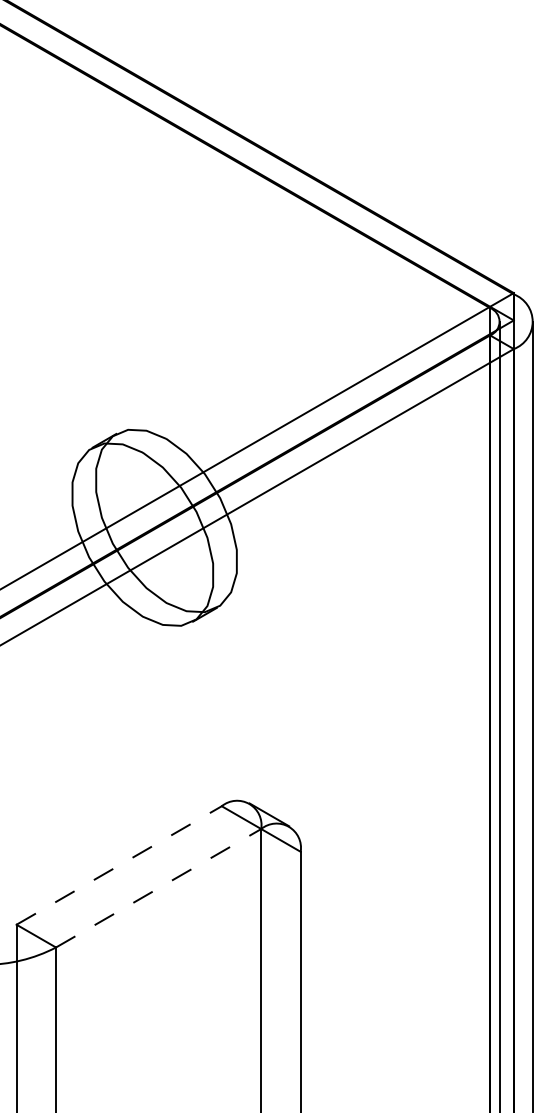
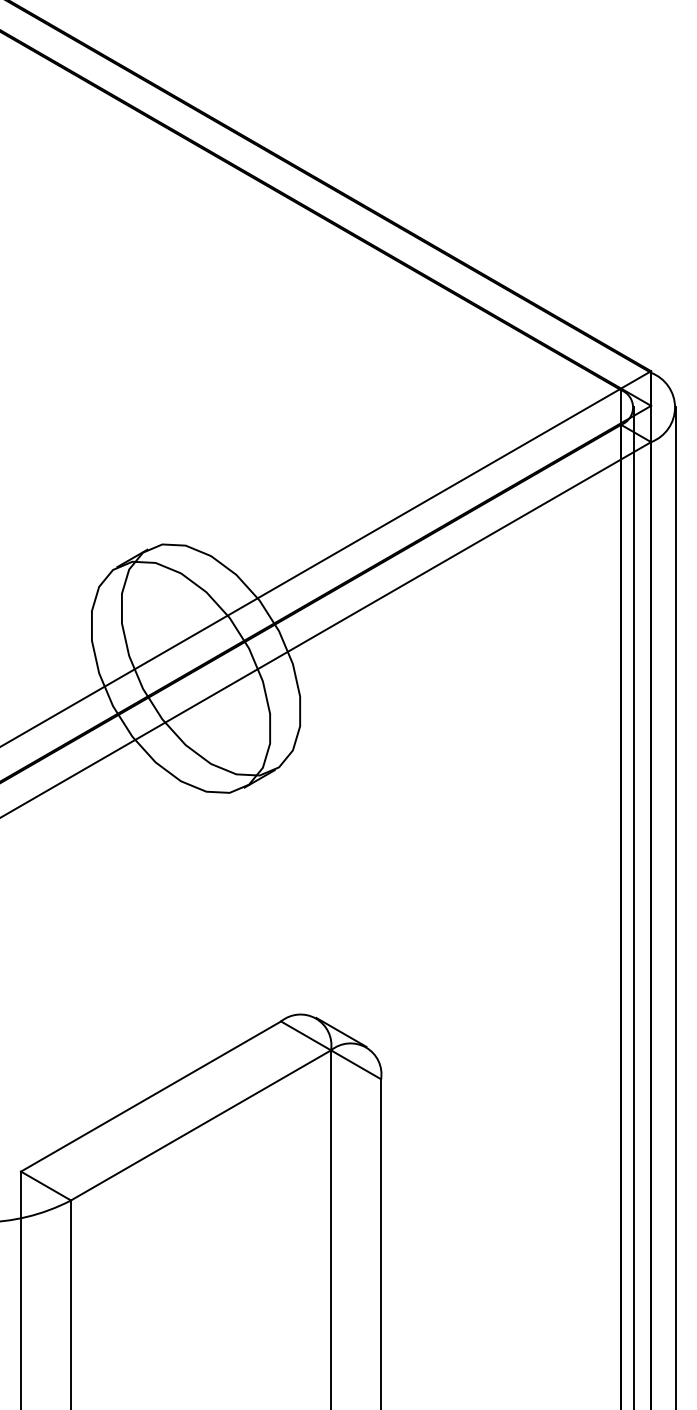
line: (119, 865) -> (151, 1096), dashed -> solid
line: (159, 888) -> (202, 1125), dashed -> solid

